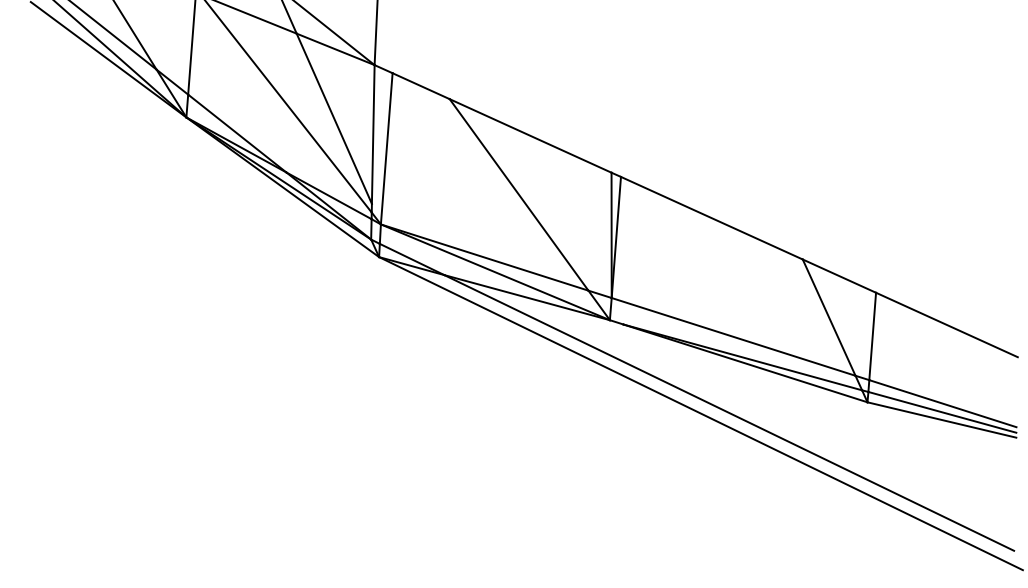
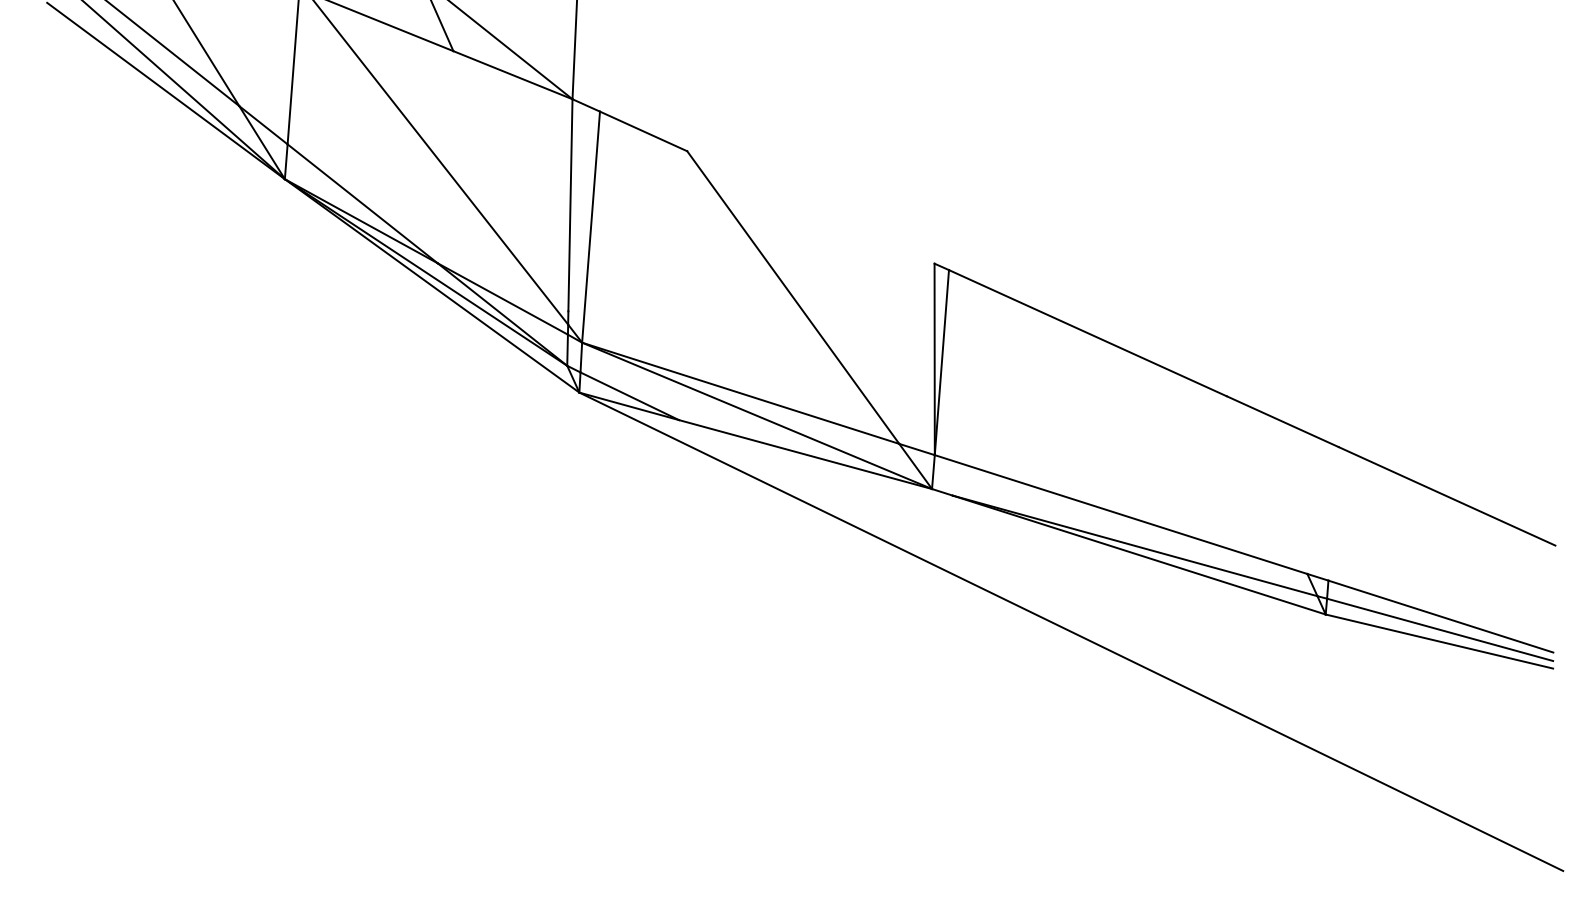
line: (333, 118) -> (509, 180), removed
line: (530, 135) -> (810, 206), removed
line: (828, 317) -> (1266, 484), removed
line: (872, 336) -> (1333, 513), removed
line: (729, 412) -> (1114, 630), removed

